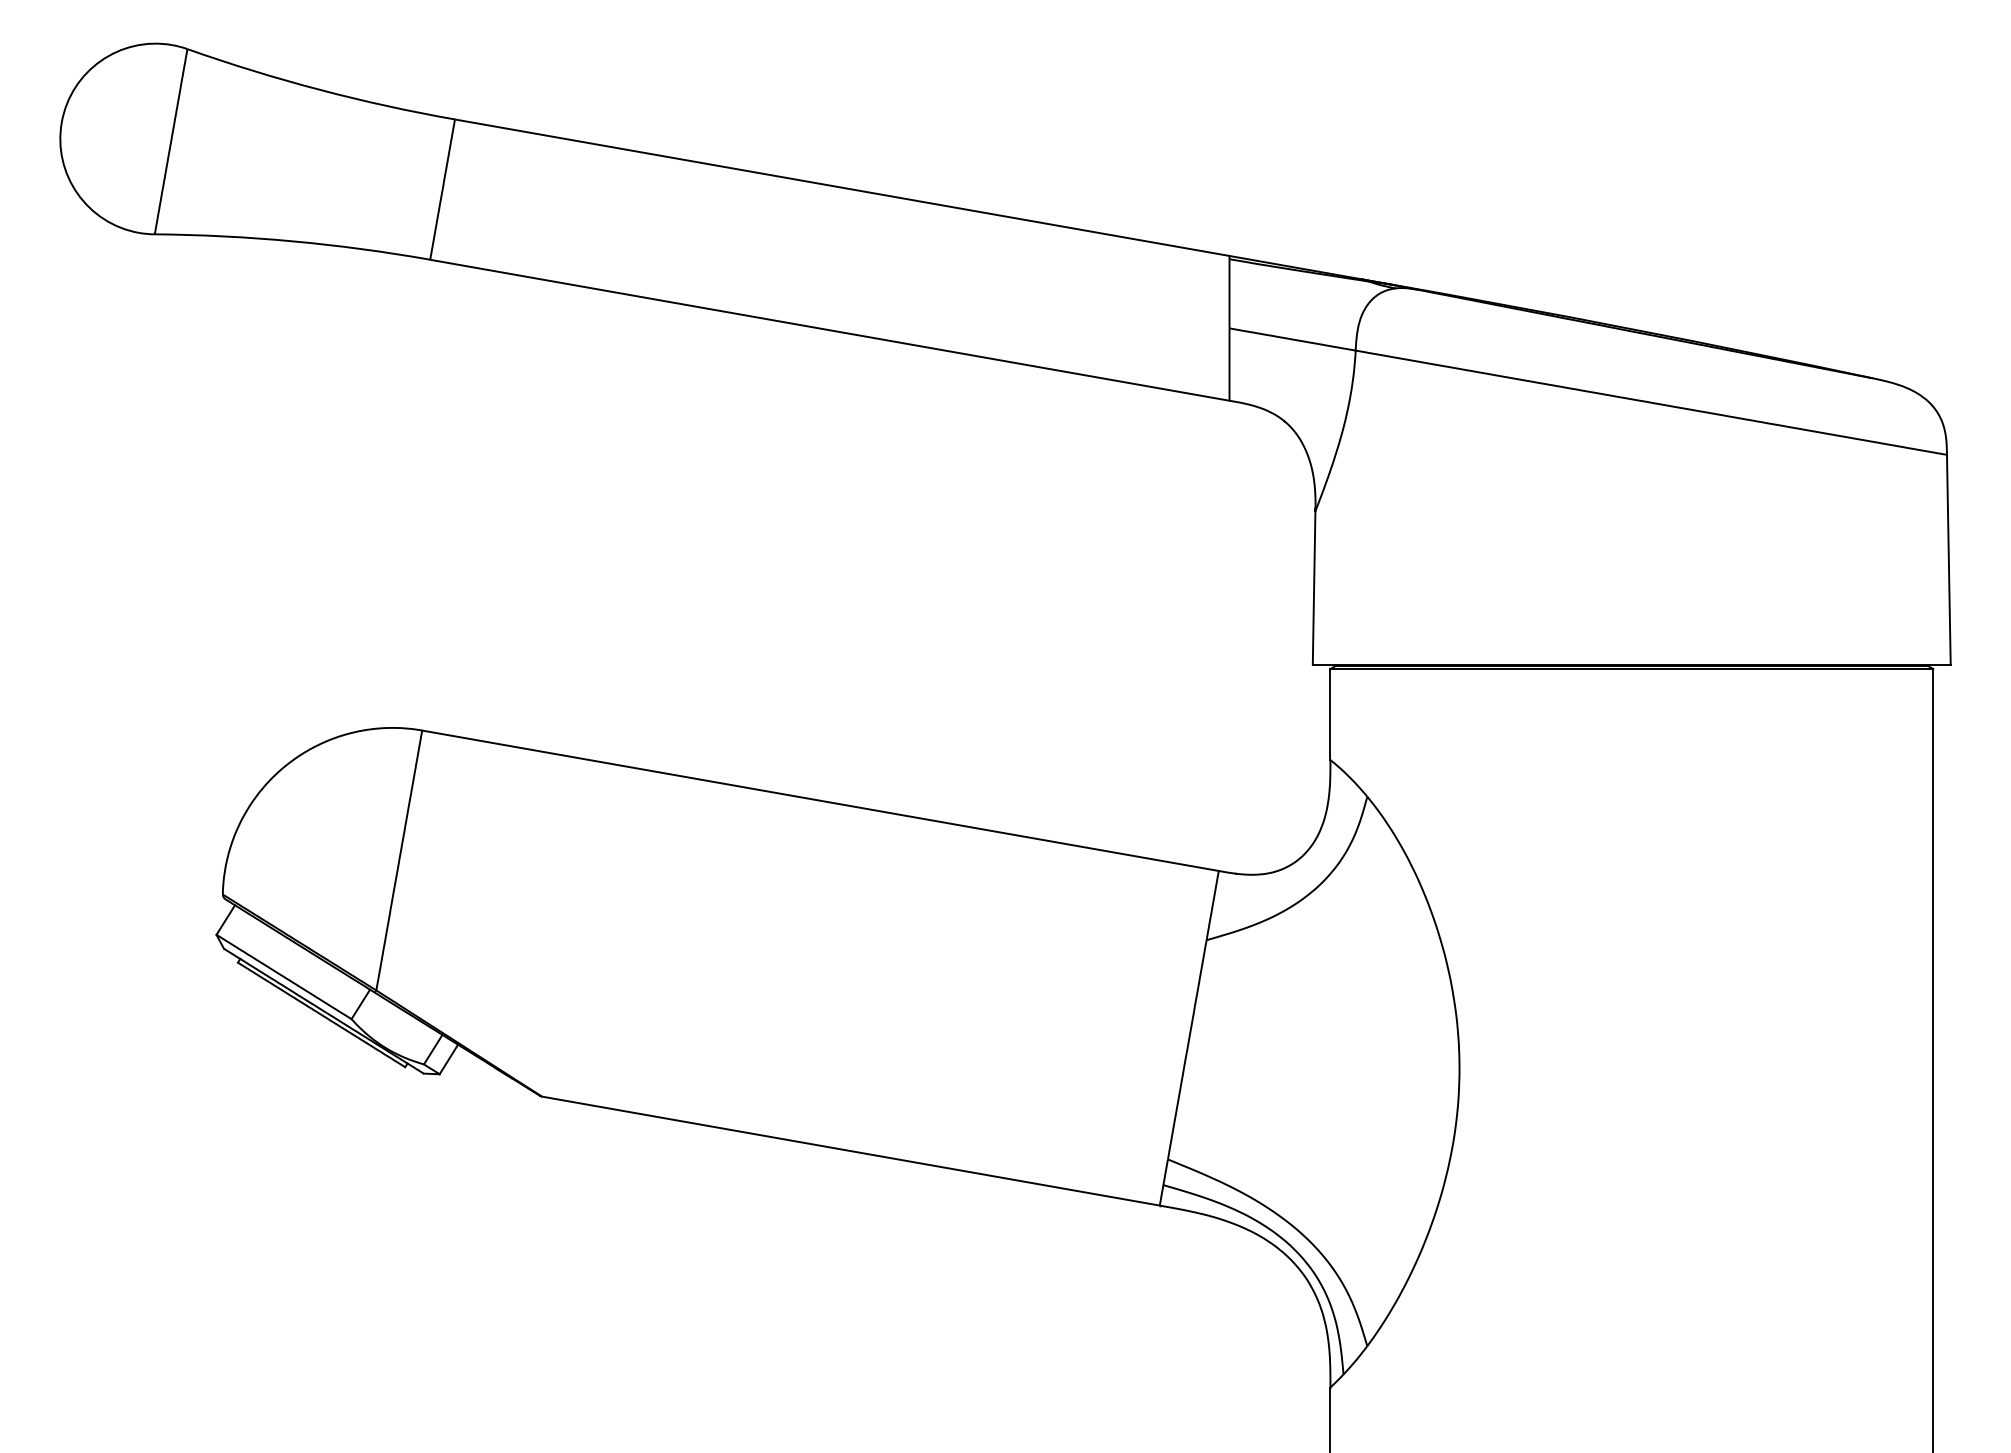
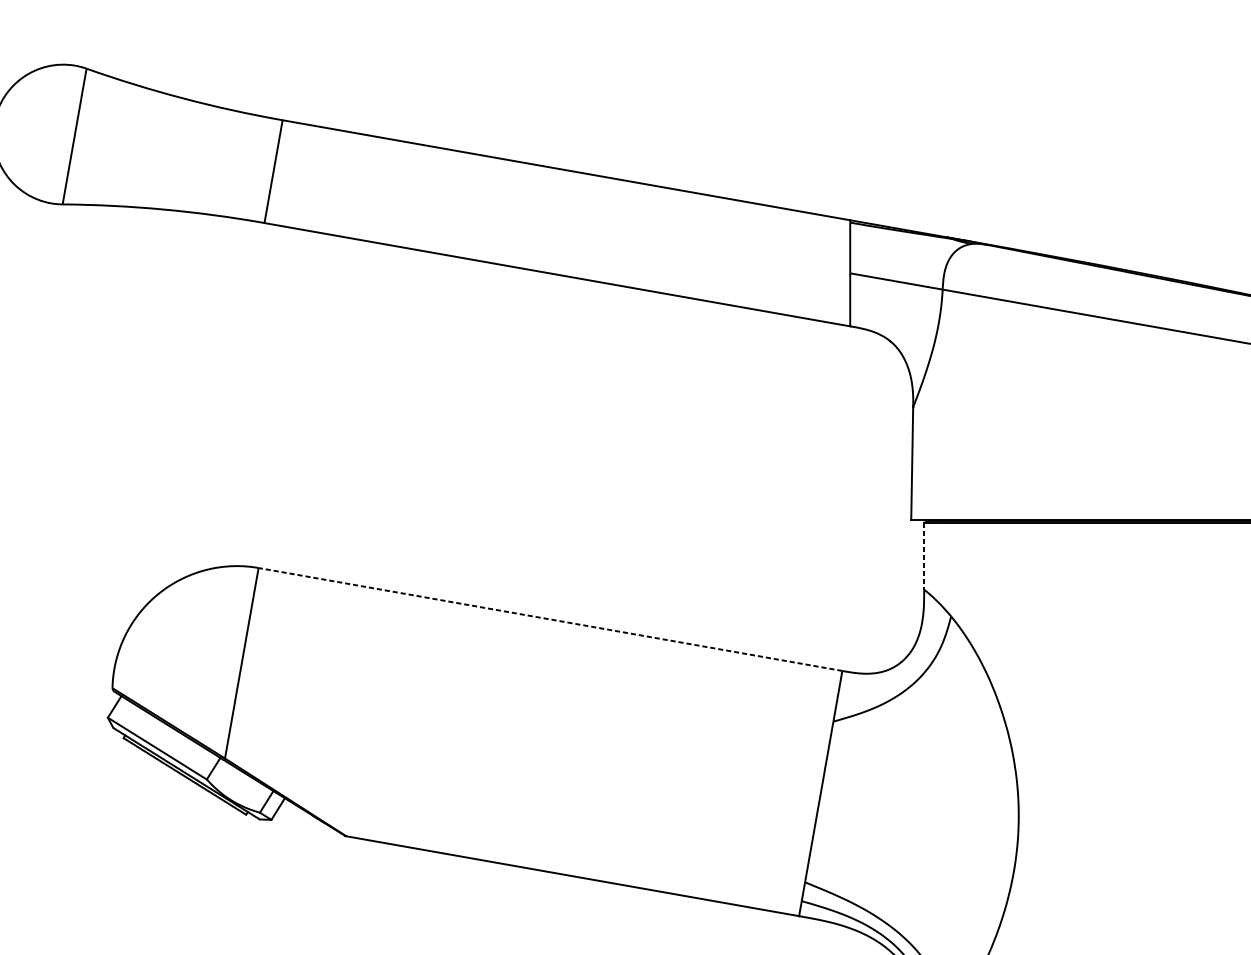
line: (1330, 714) -> (924, 556), solid -> dashed
line: (819, 800) -> (549, 619), solid -> dashed

